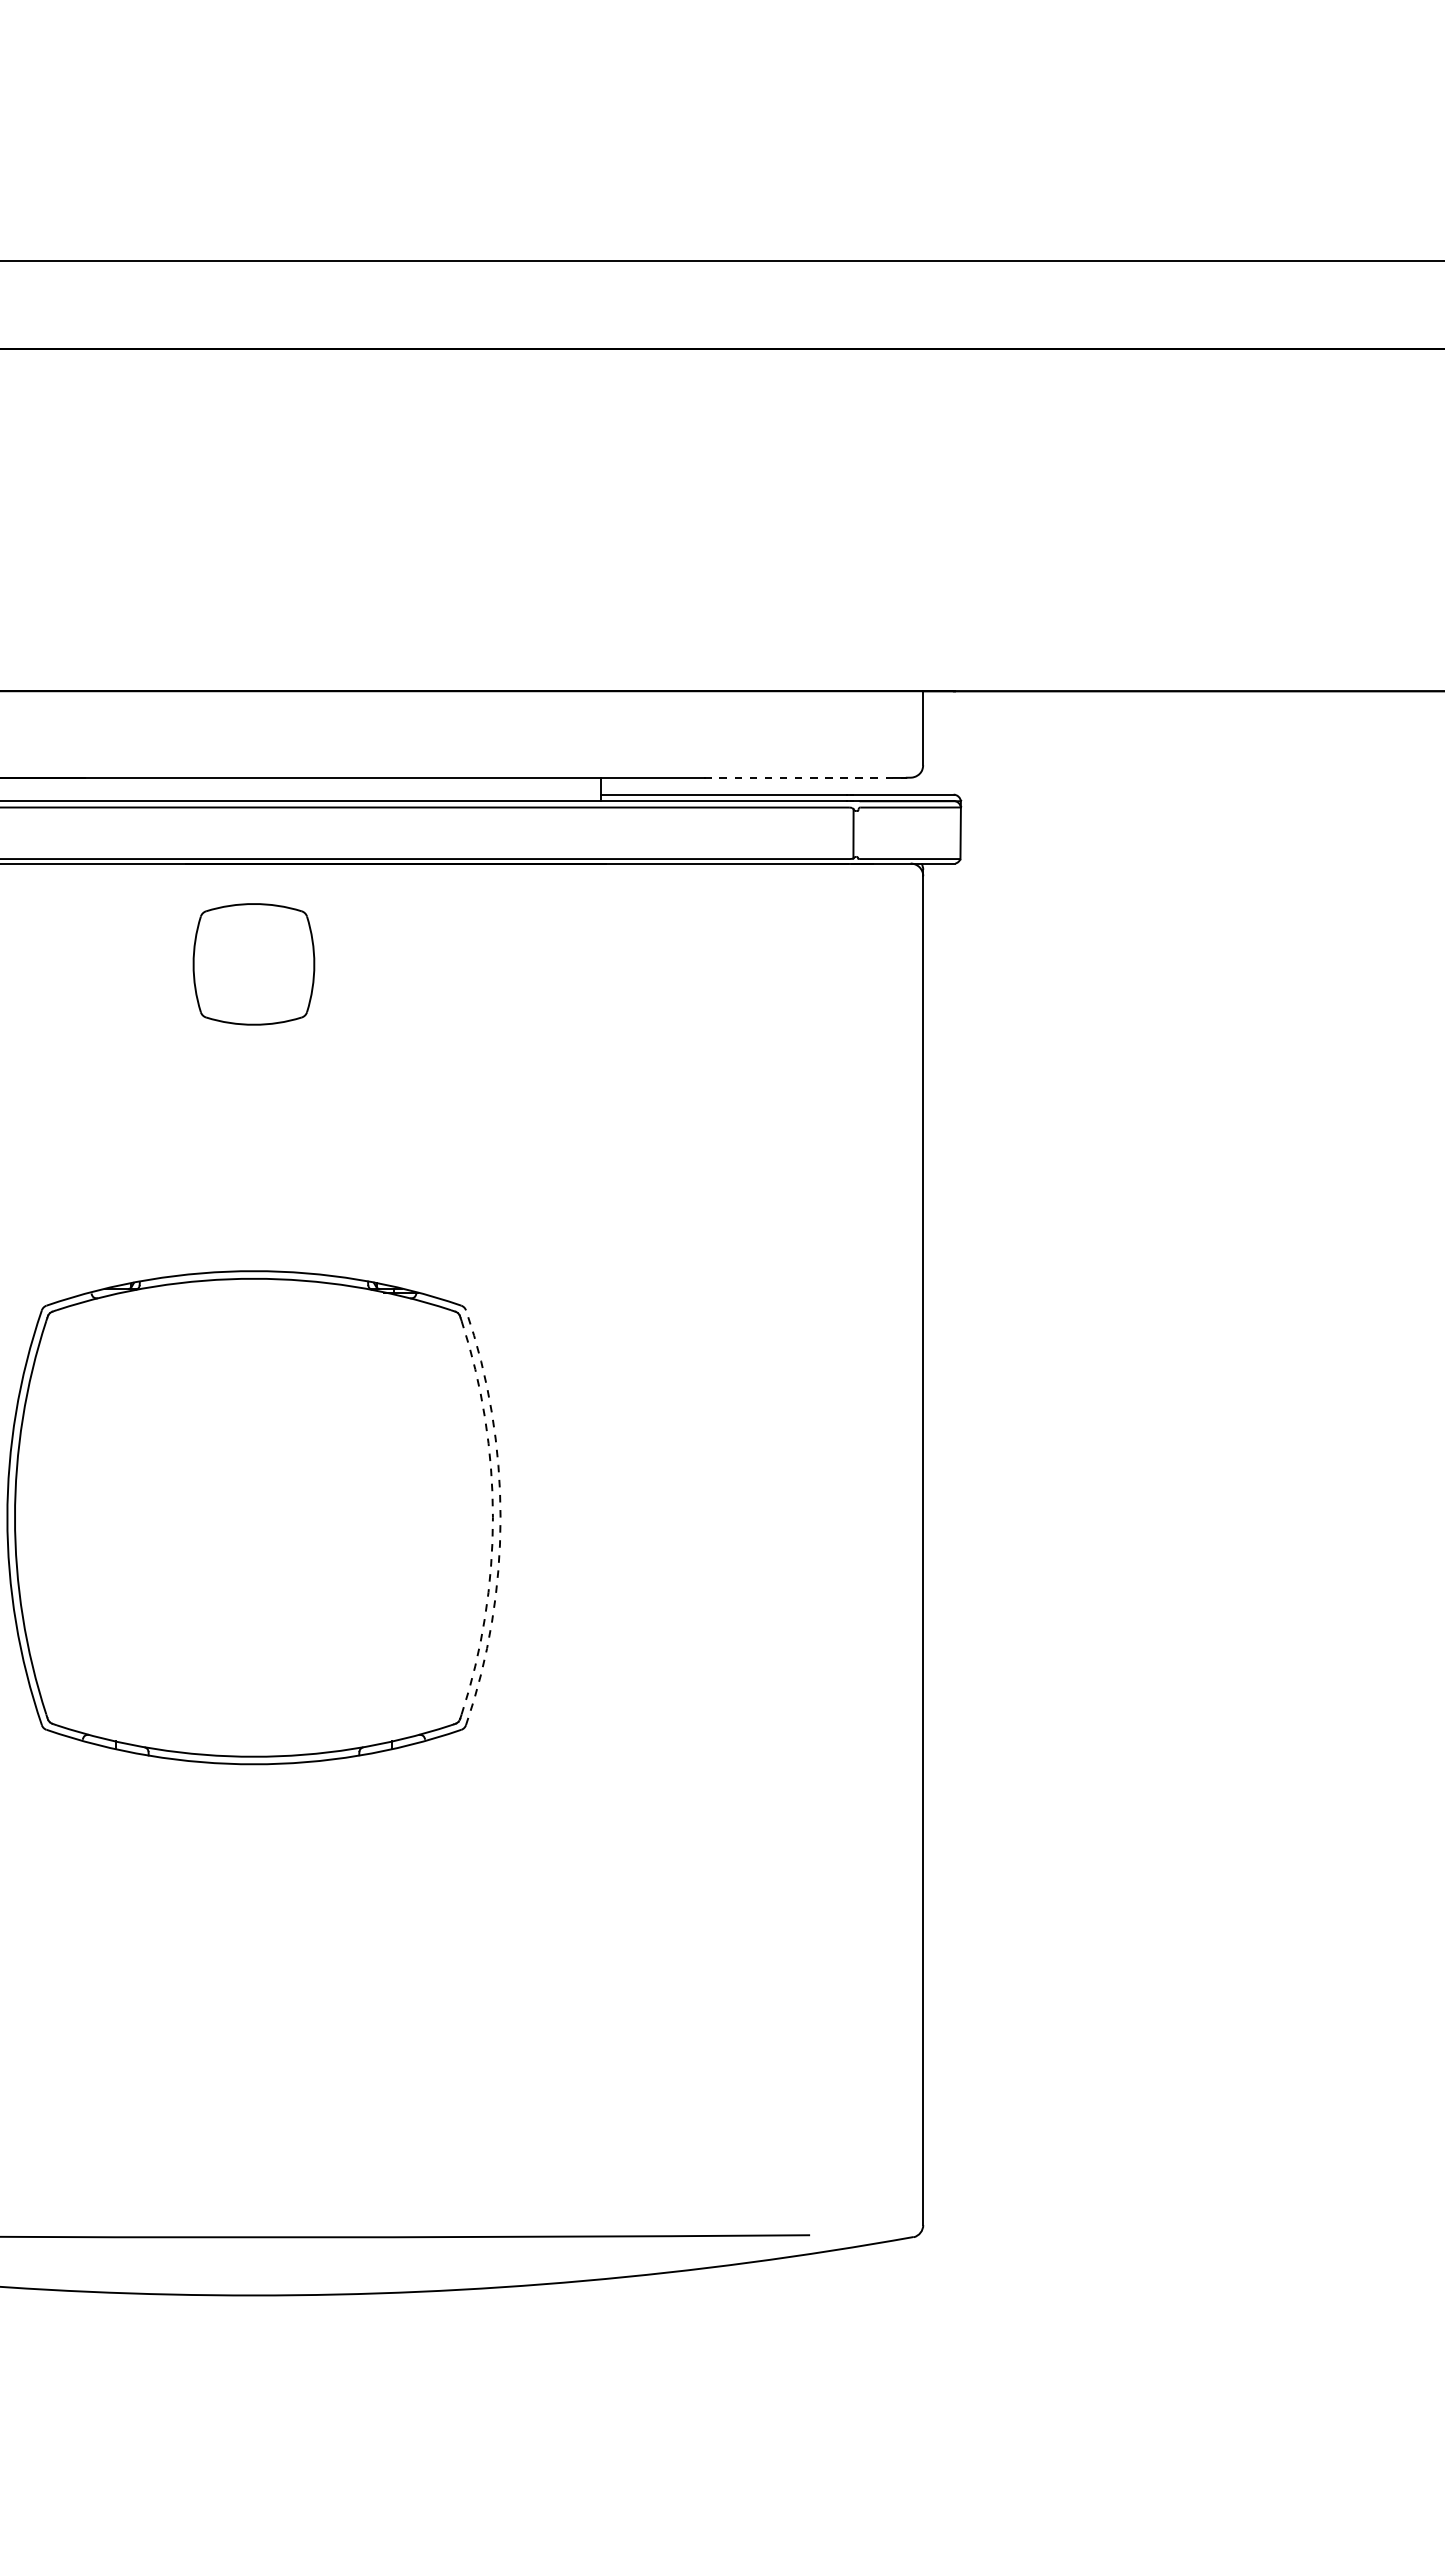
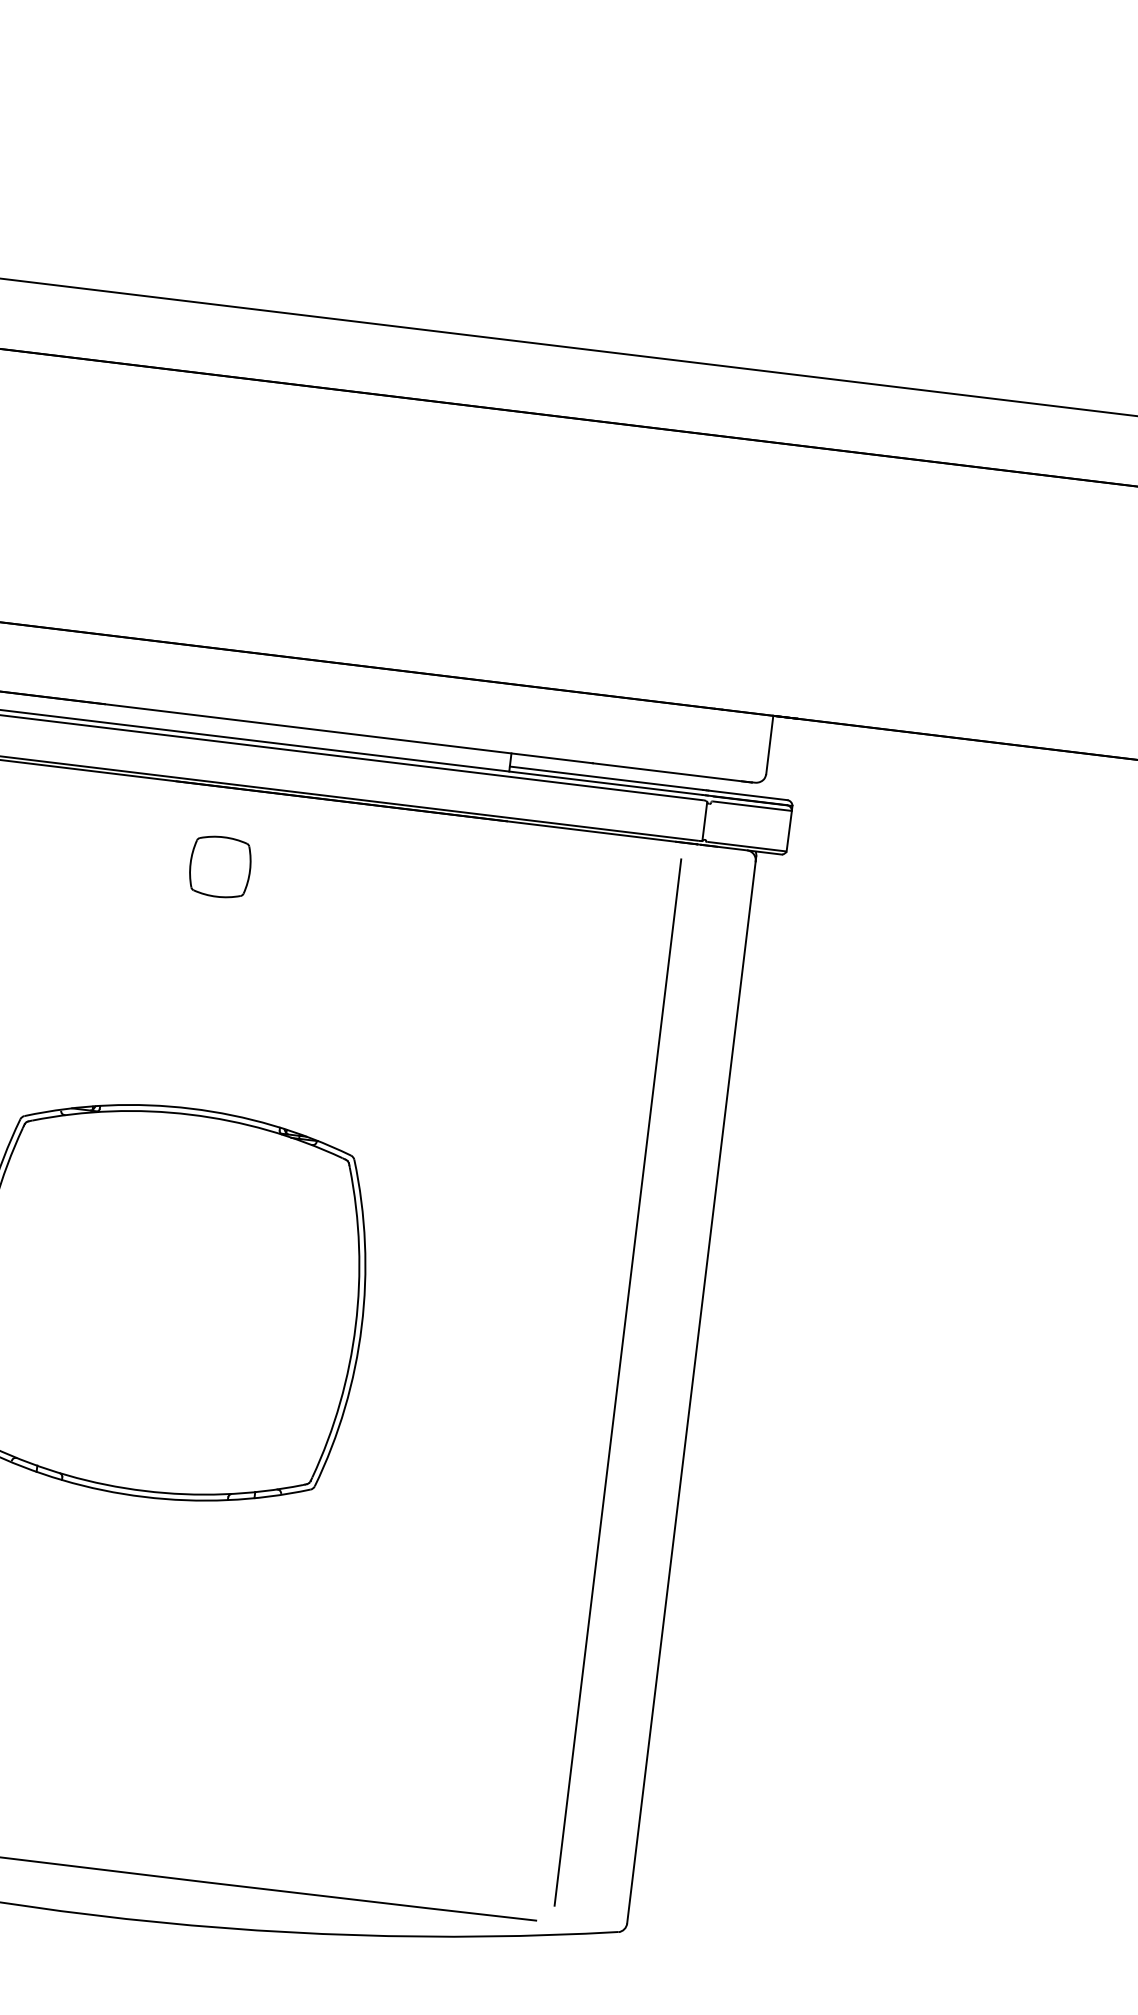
line: (805, 777) -> (672, 772), dashed -> solid
part: (253, 963) -> (220, 866), size x0.62
arc: (492, 1517) -> (355, 1325), dashed -> solid
arc: (500, 1517) -> (361, 1326), dashed -> solid
line: (829, 1548) -> (617, 1381), added

